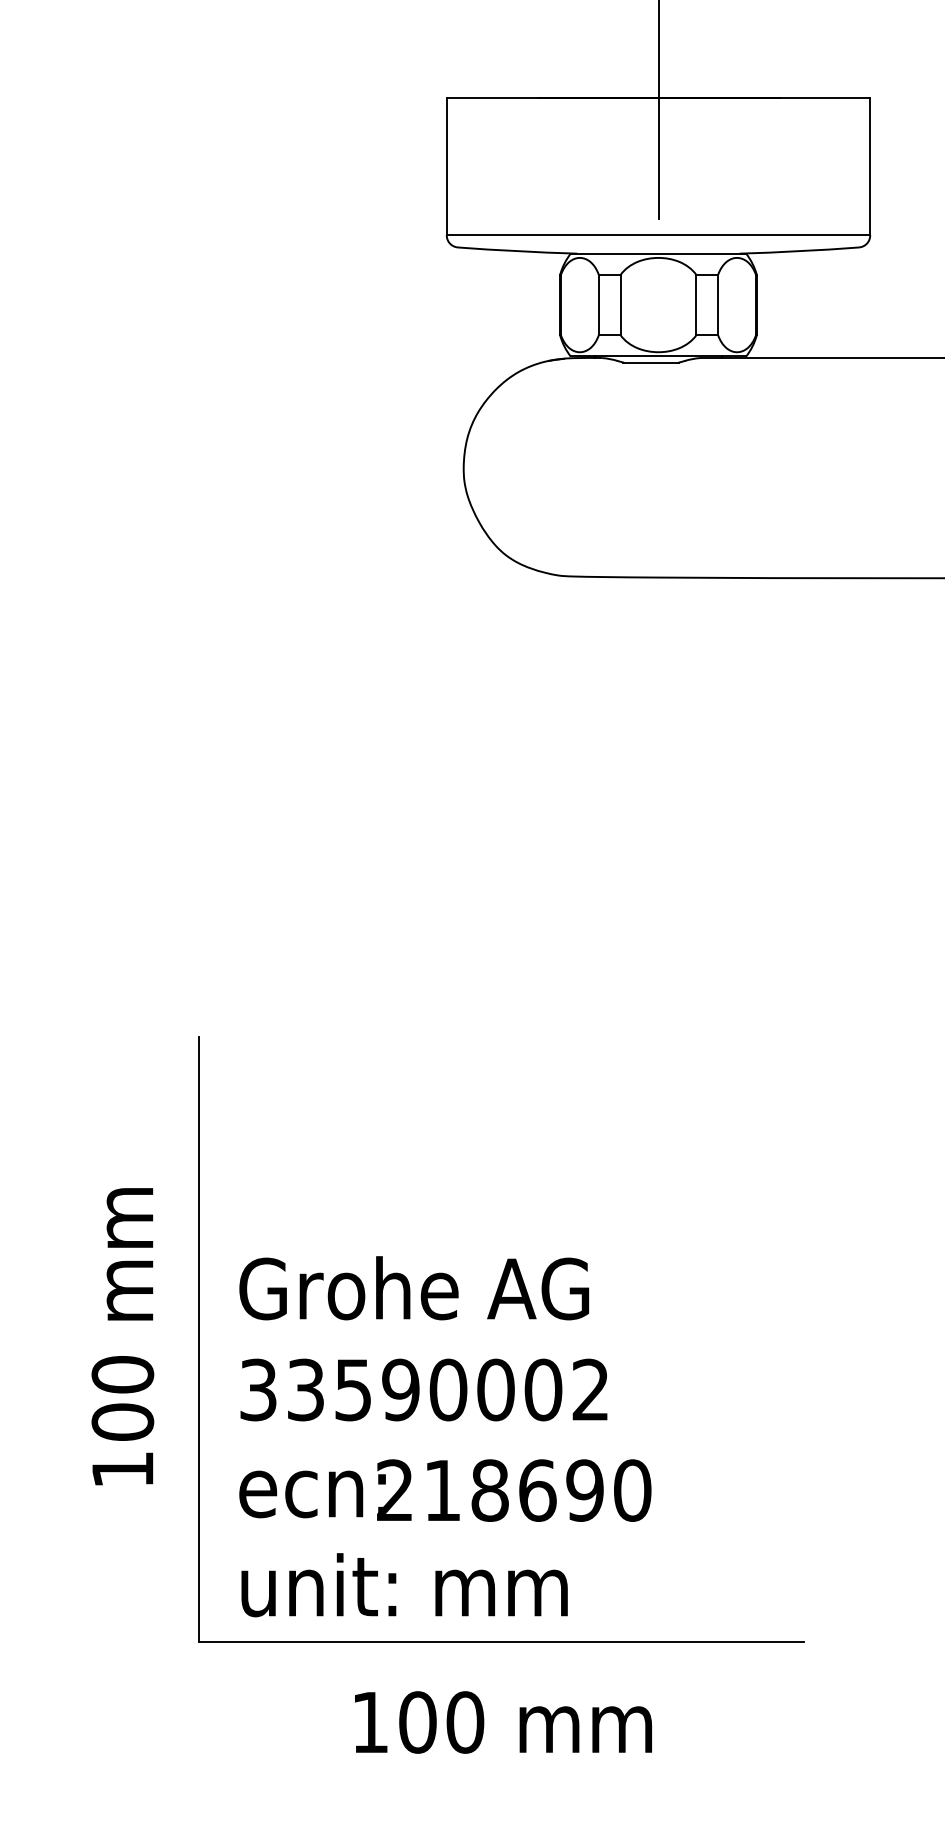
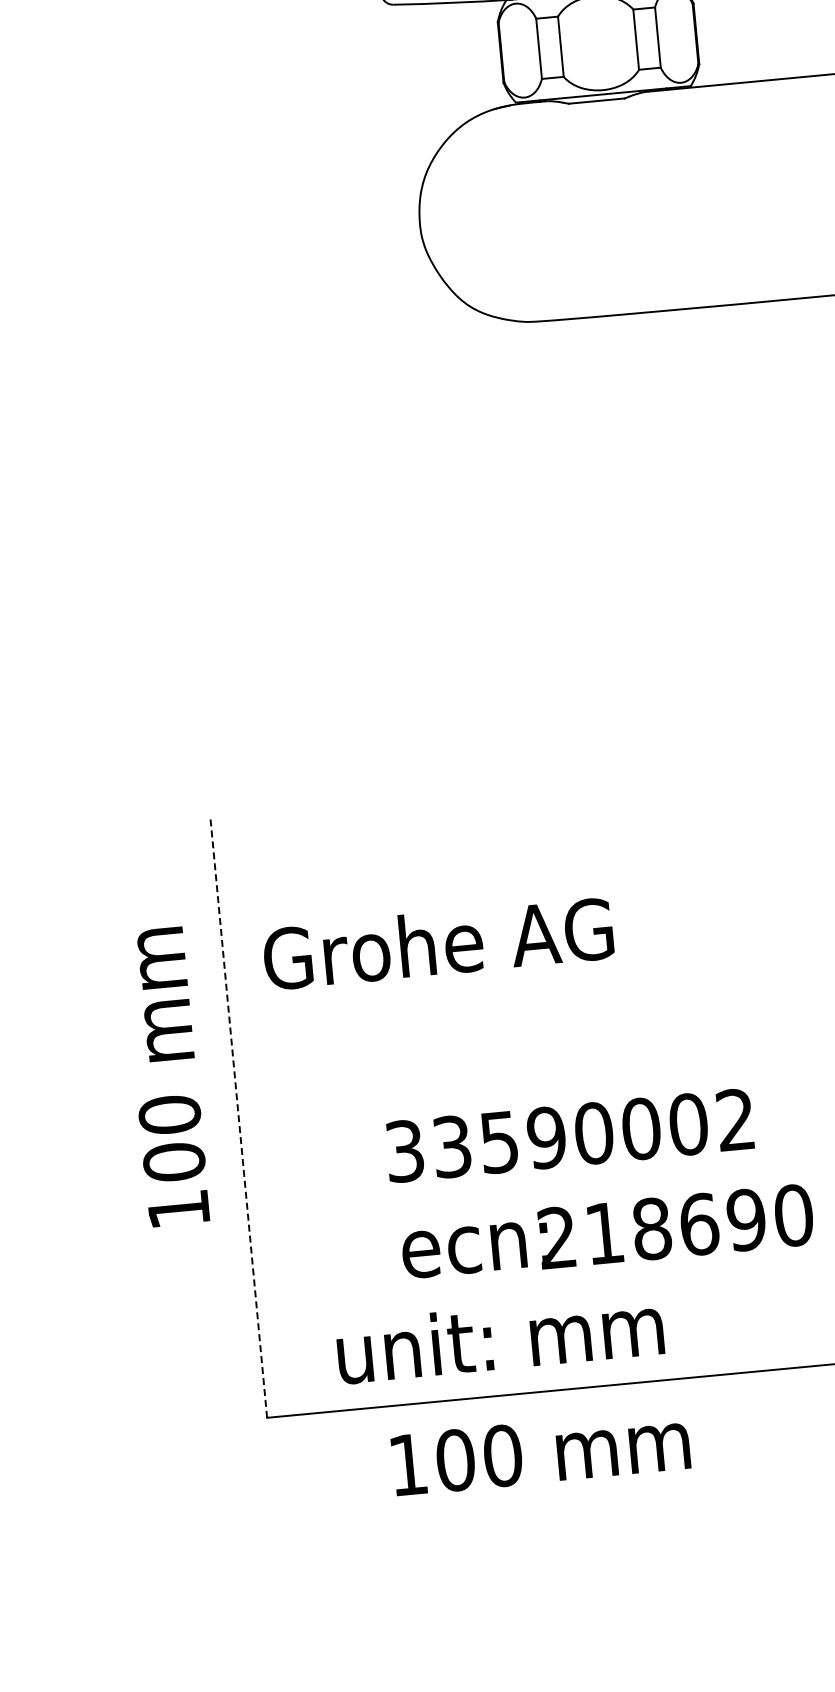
text: (414, 1288) -> (438, 943), moved
text: (122, 1336) -> (165, 1076), moved
line: (199, 1339) -> (238, 1116), solid -> dashed
text: (423, 1389) -> (569, 1135), moved
text: (445, 1490) -> (607, 1233), moved
text: (404, 1585) -> (500, 1338), moved
text: (503, 1722) -> (540, 1452), moved

